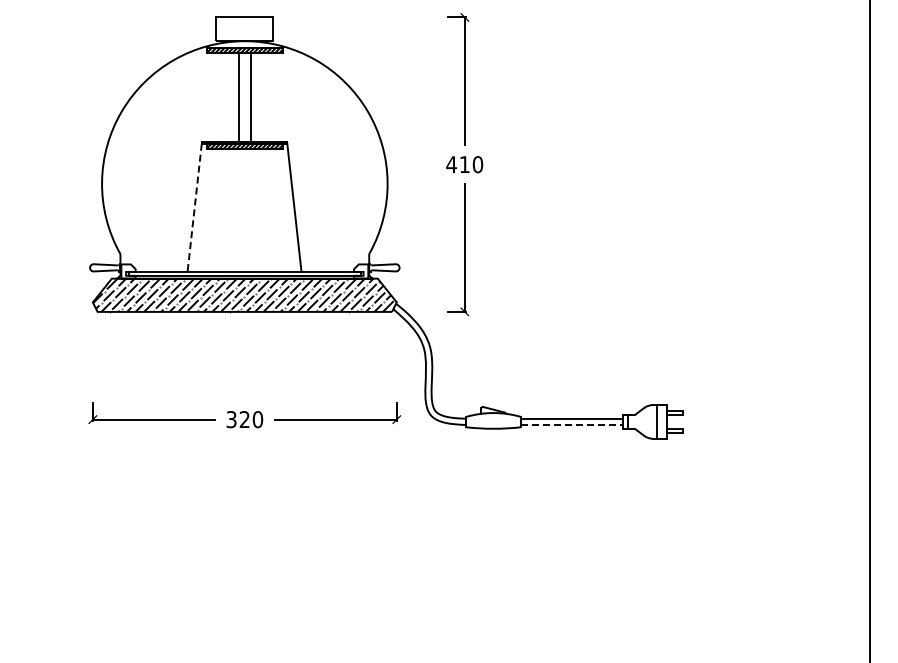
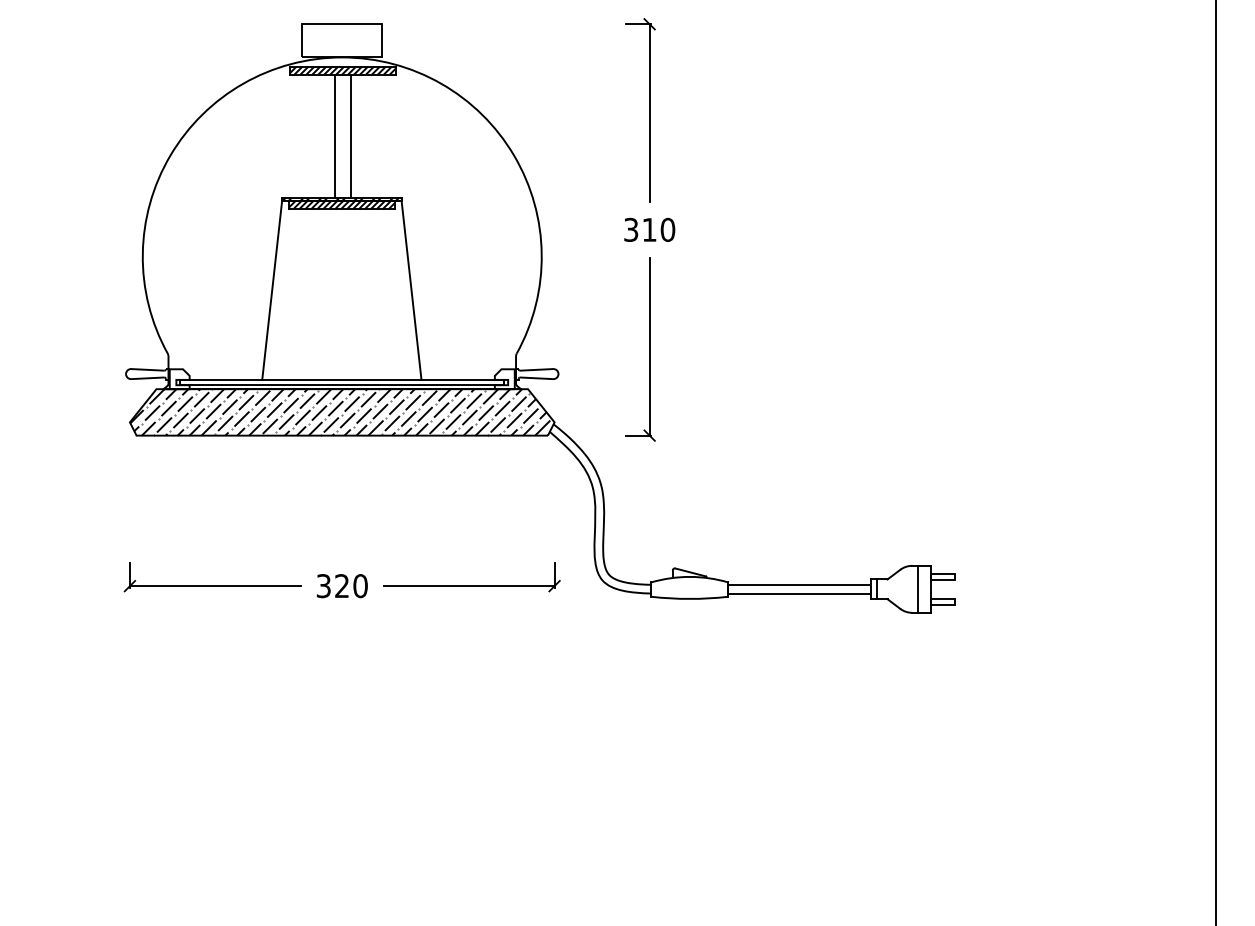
text: (451, 164) -> (630, 229), 410 -> 310
line: (194, 207) -> (271, 289), dashed -> solid
line: (572, 425) -> (800, 594), dashed -> solid

